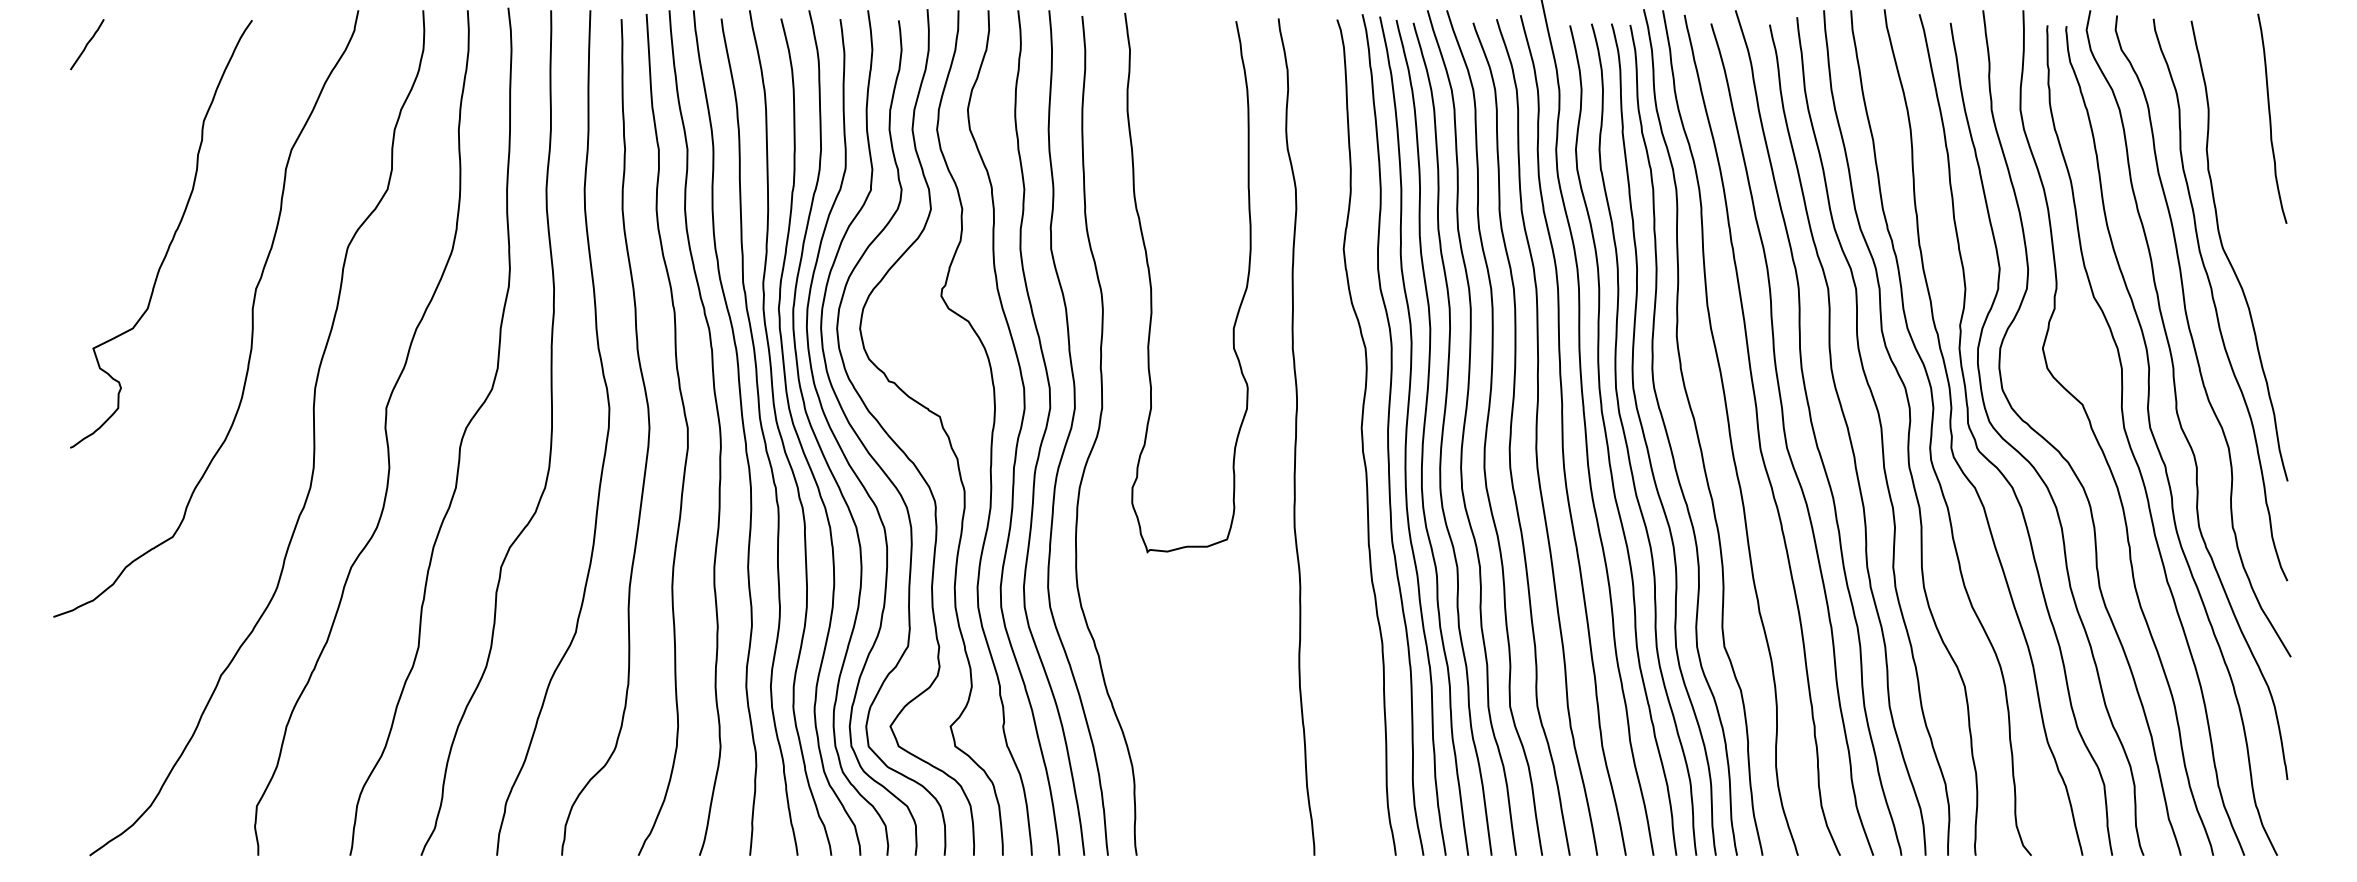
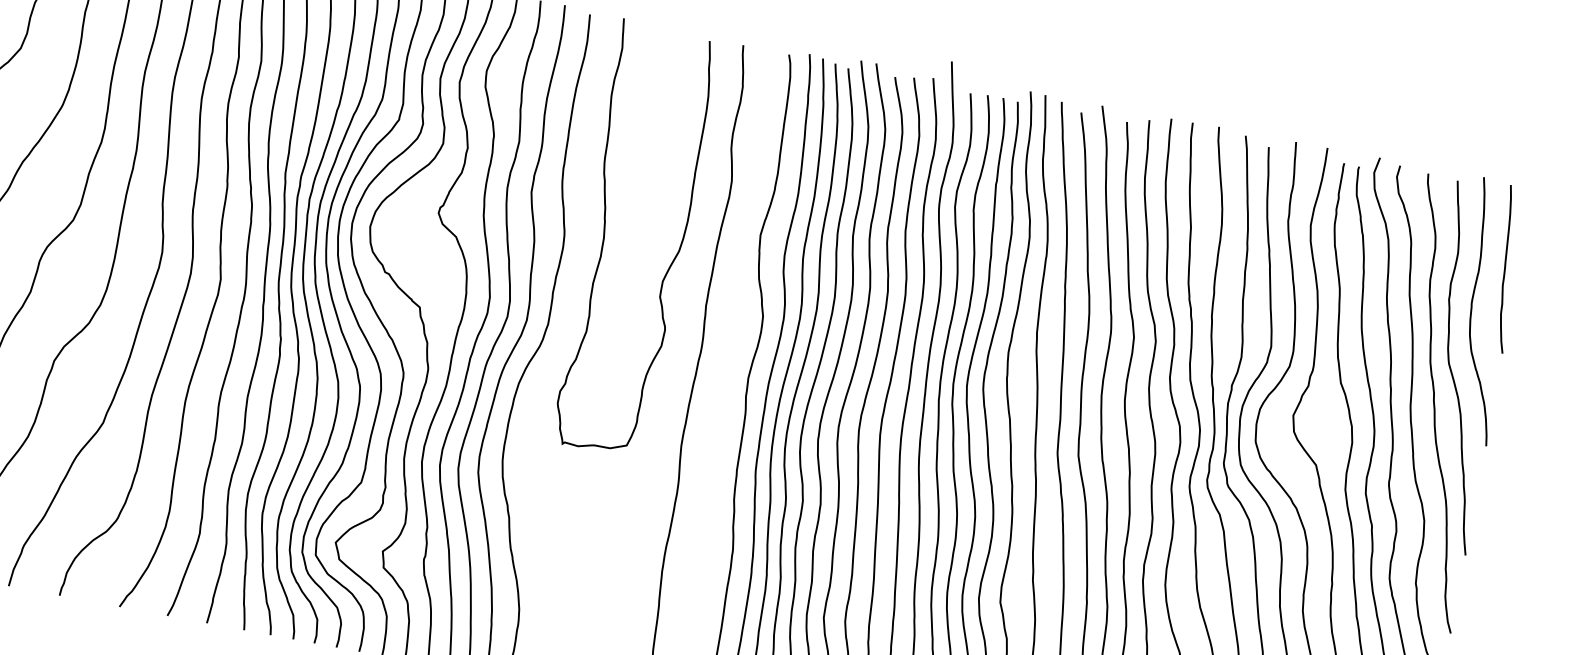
curve: (2239, 177) -> (1472, 310), added

